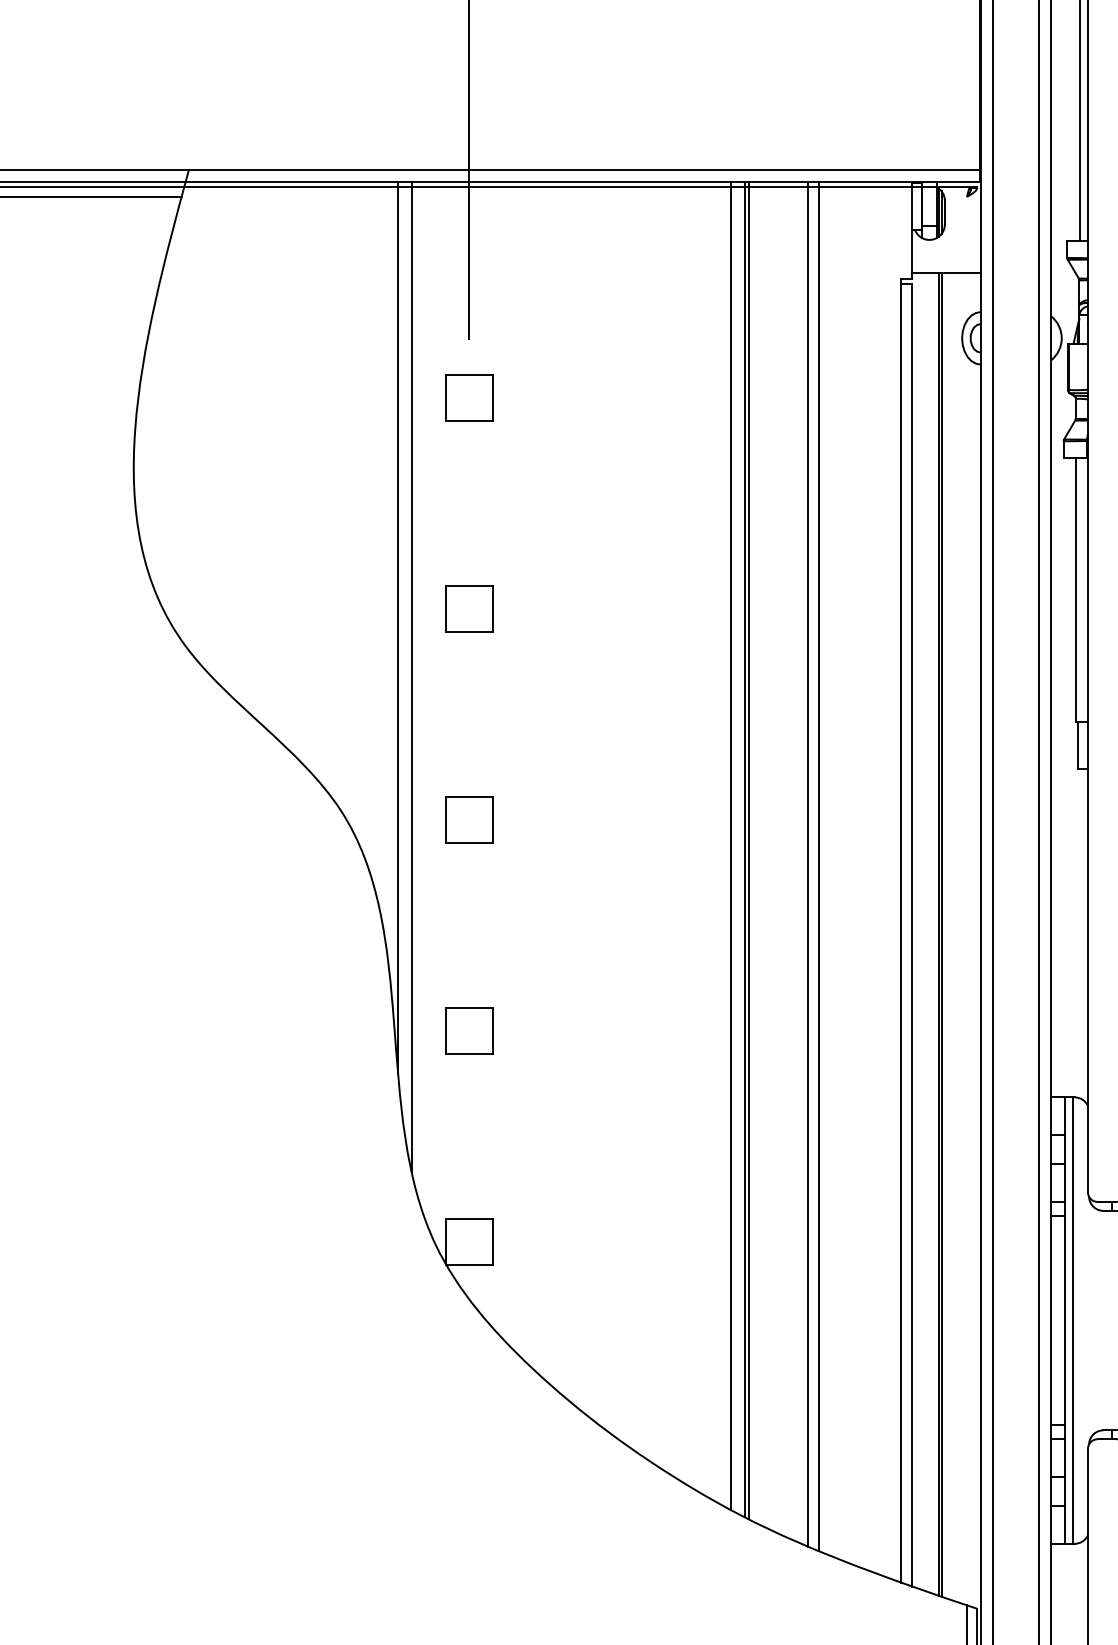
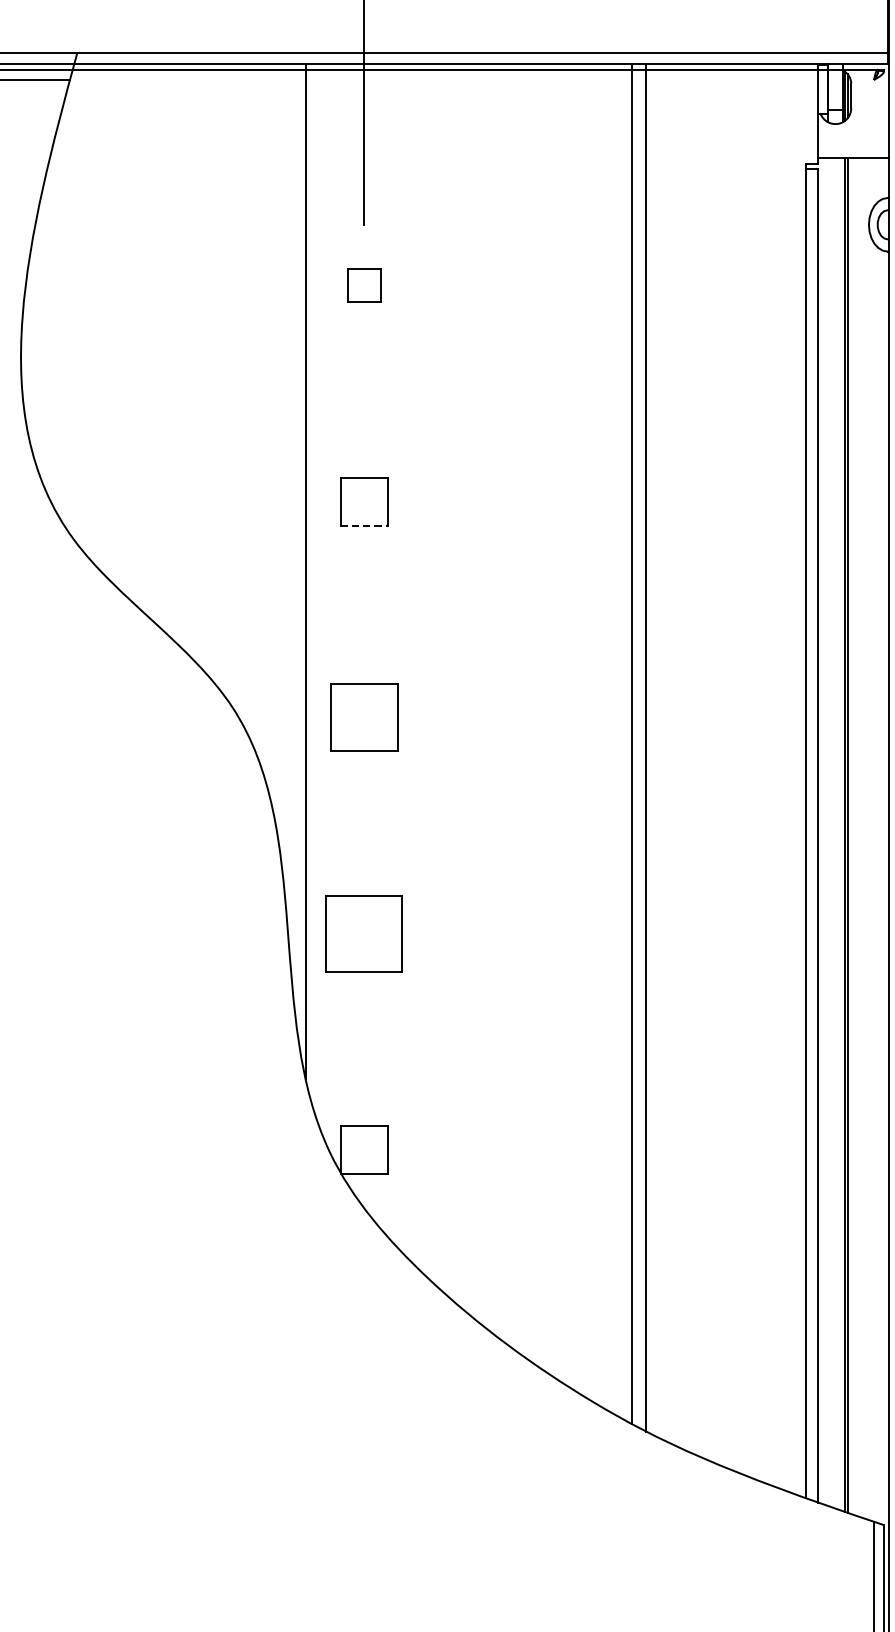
part: (469, 397) -> (364, 285), size x0.7
line: (398, 627) -> (291, 520), removed
line: (469, 632) -> (364, 525), solid -> dashed
part: (469, 819) -> (364, 717), size x1.4
line: (748, 850) -> (650, 749), removed
line: (808, 863) -> (711, 762), removed
line: (819, 866) -> (722, 765), removed
part: (469, 1030) -> (364, 933), size x1.6

